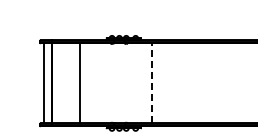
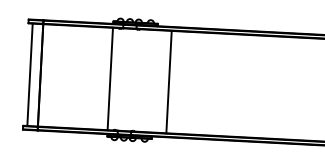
line: (80, 83) -> (110, 79), moved
line: (152, 83) -> (169, 82), dashed -> solid

